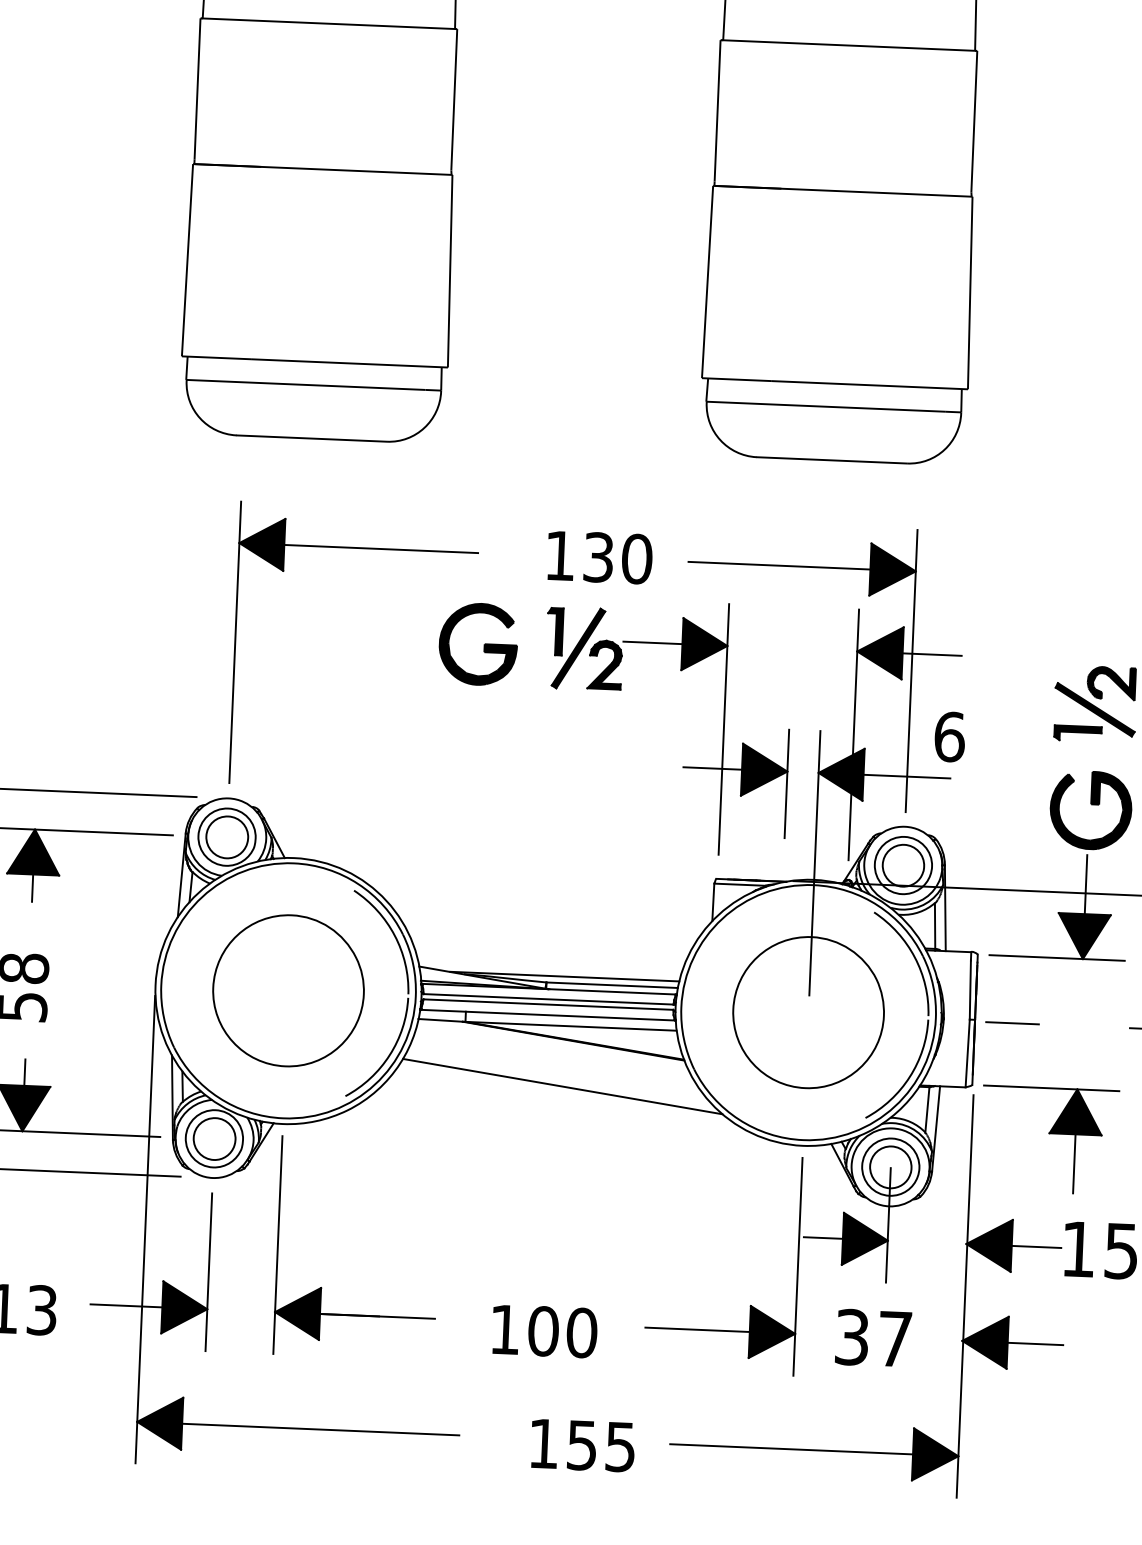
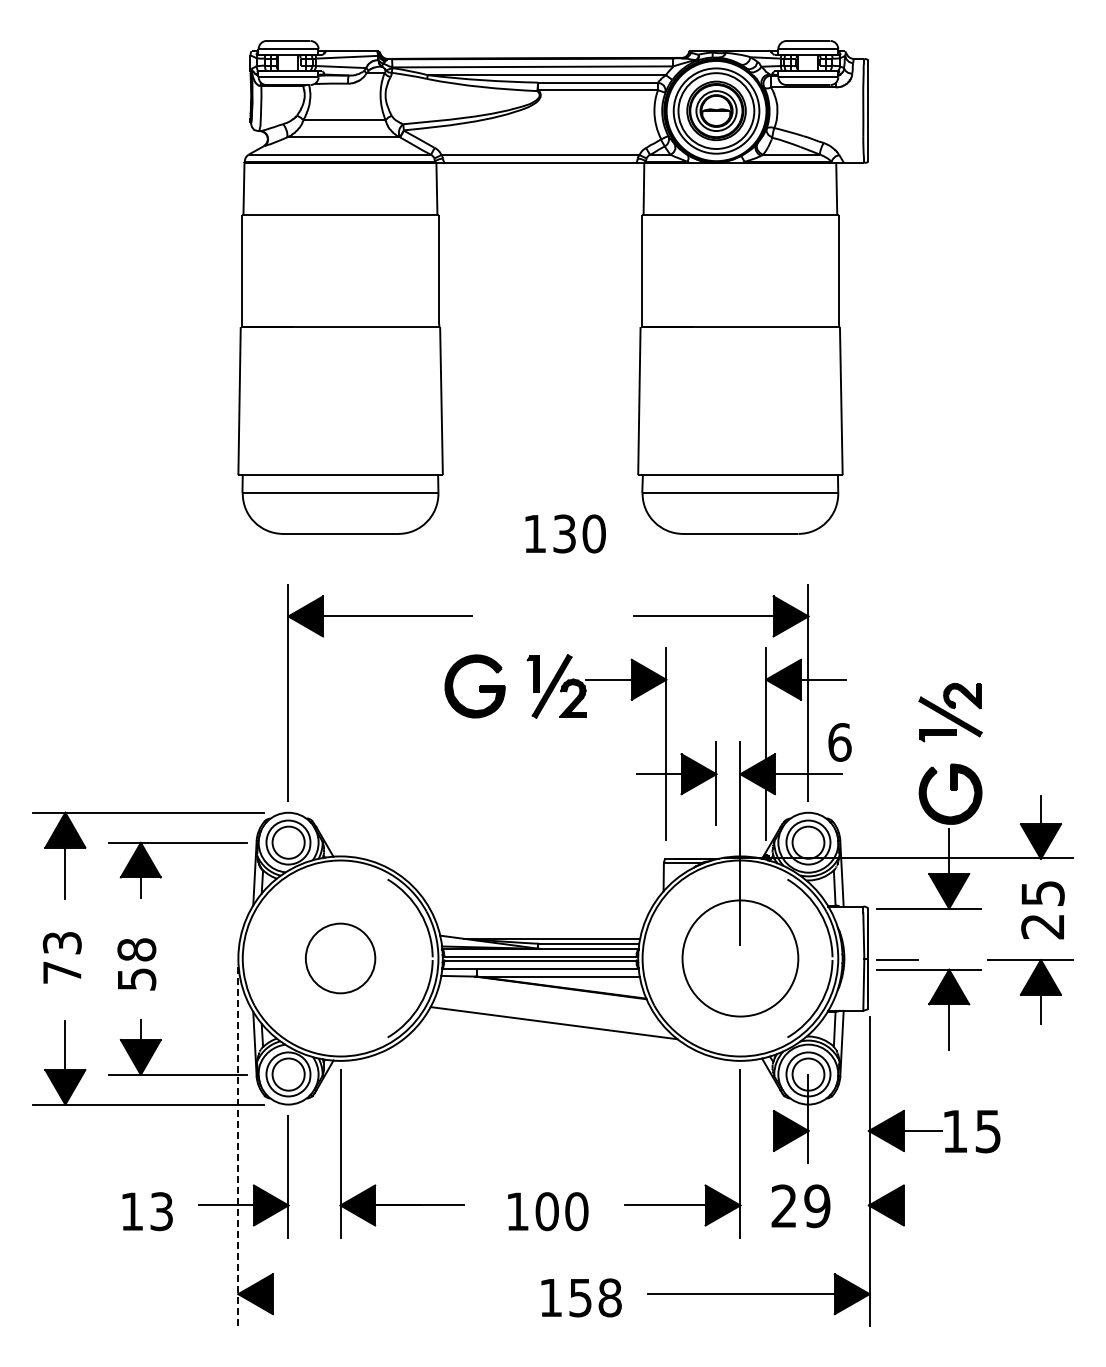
text: (599, 556) -> (565, 533), moved
part: (288, 990) -> (340, 958), size x0.6
part: (1048, 1139) -> (928, 1009), moved
line: (145, 1229) -> (238, 1146), solid -> dashed
line: (824, 1237) -> (759, 1130), removed
text: (873, 1338) -> (800, 1206), 37 -> 29
line: (1034, 1343) -> (924, 1205), removed
line: (319, 1429) -> (378, 1294), removed
text: (619, 1446) -> (609, 1297), 155 -> 158

